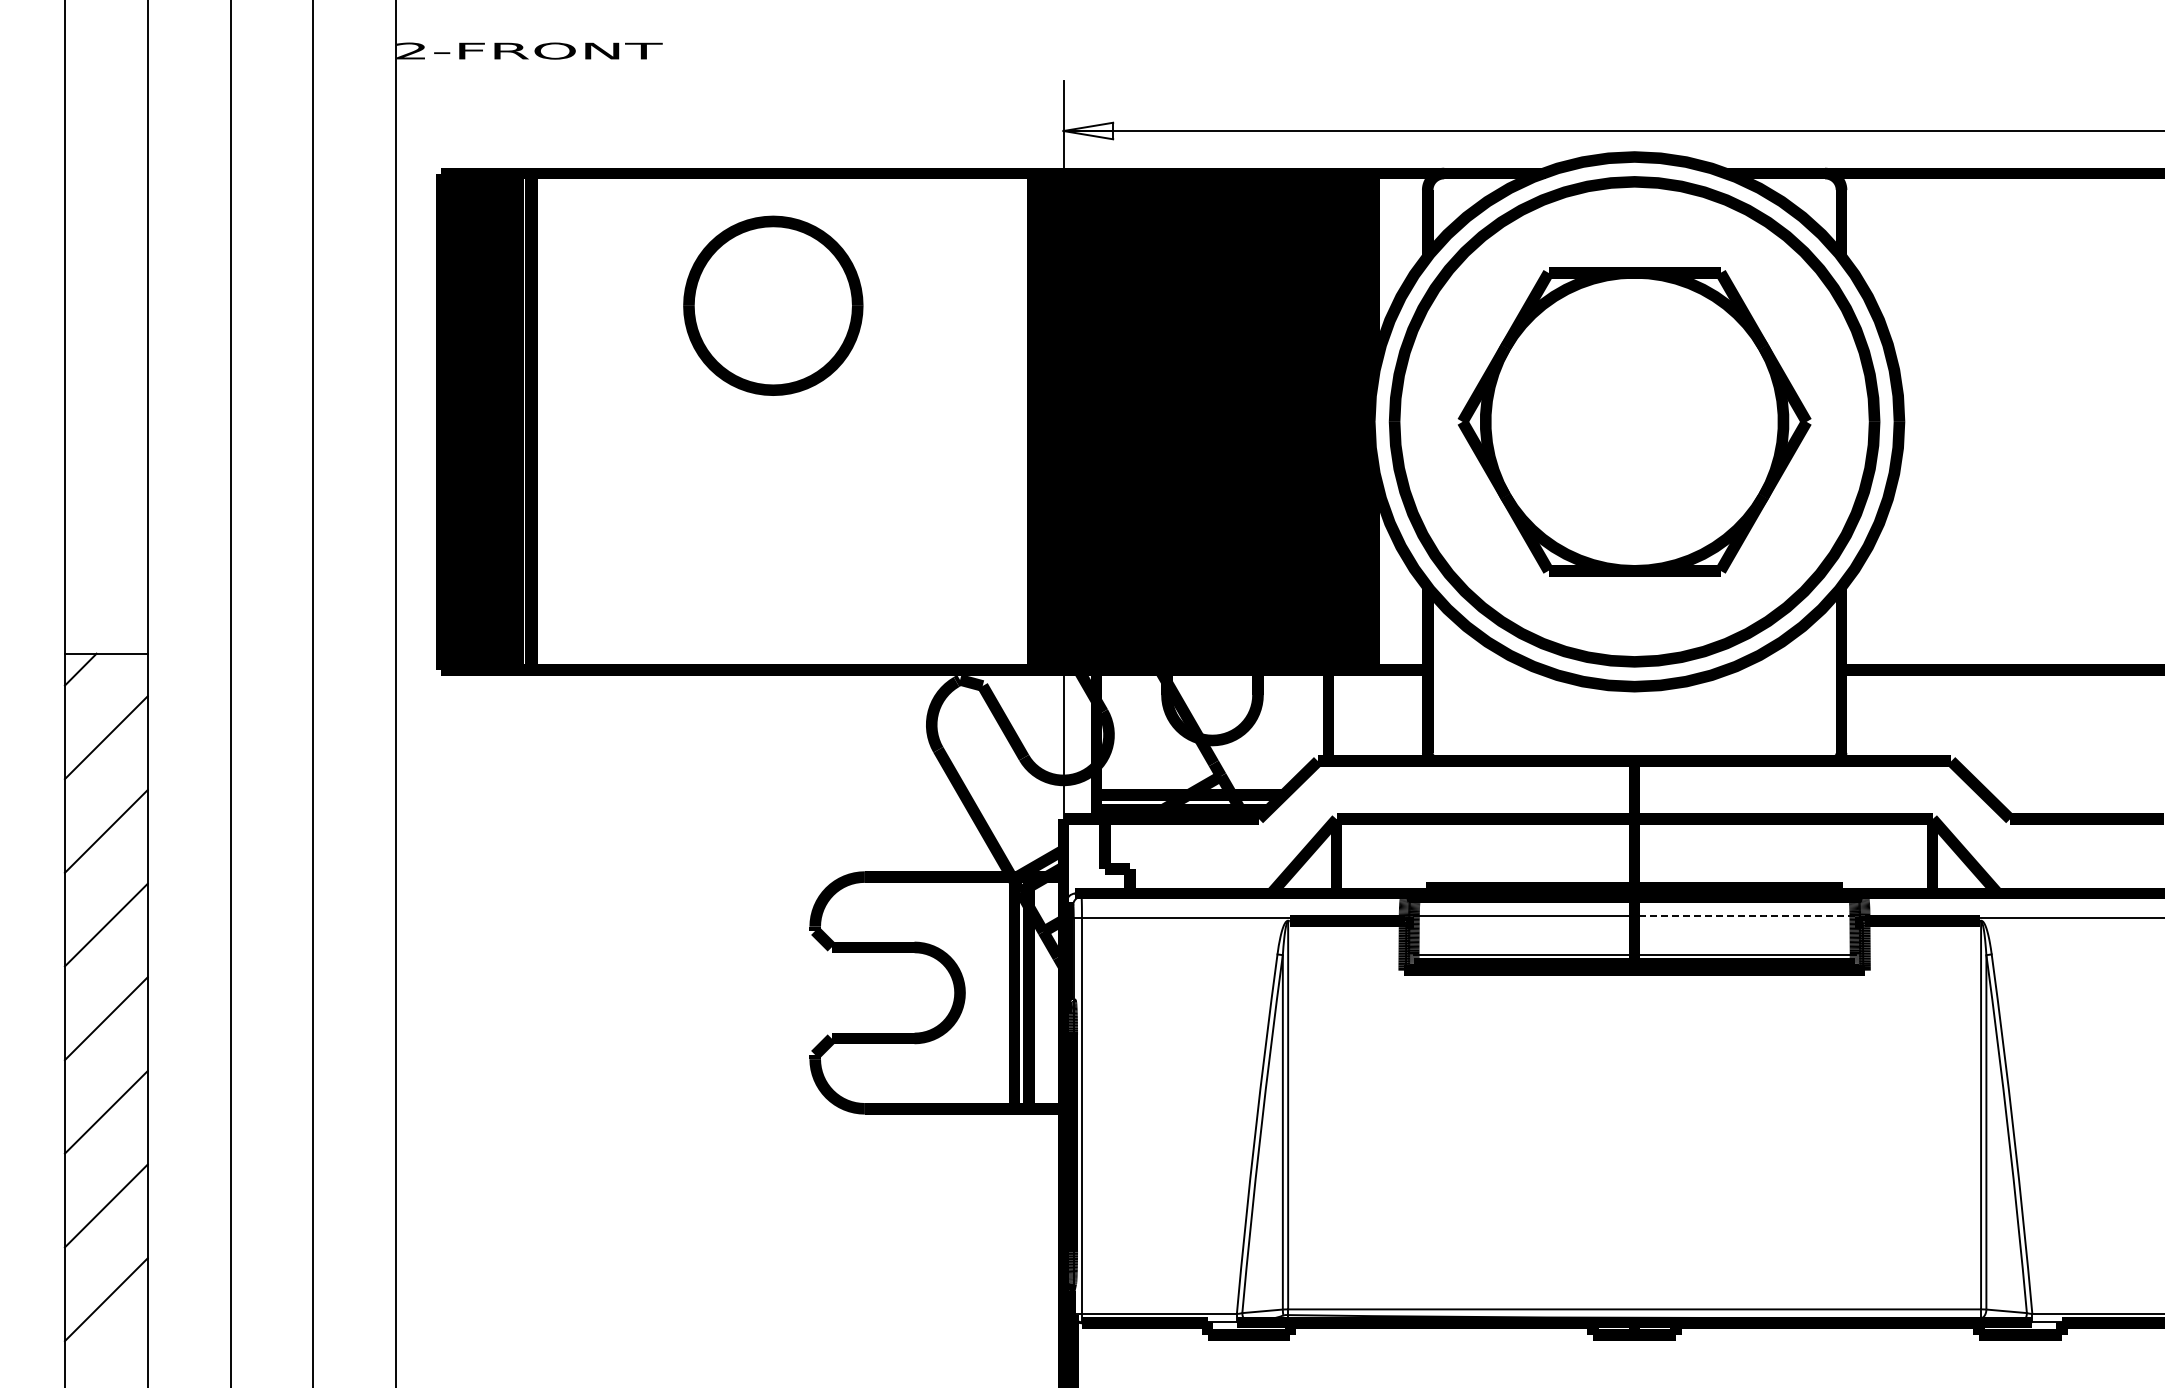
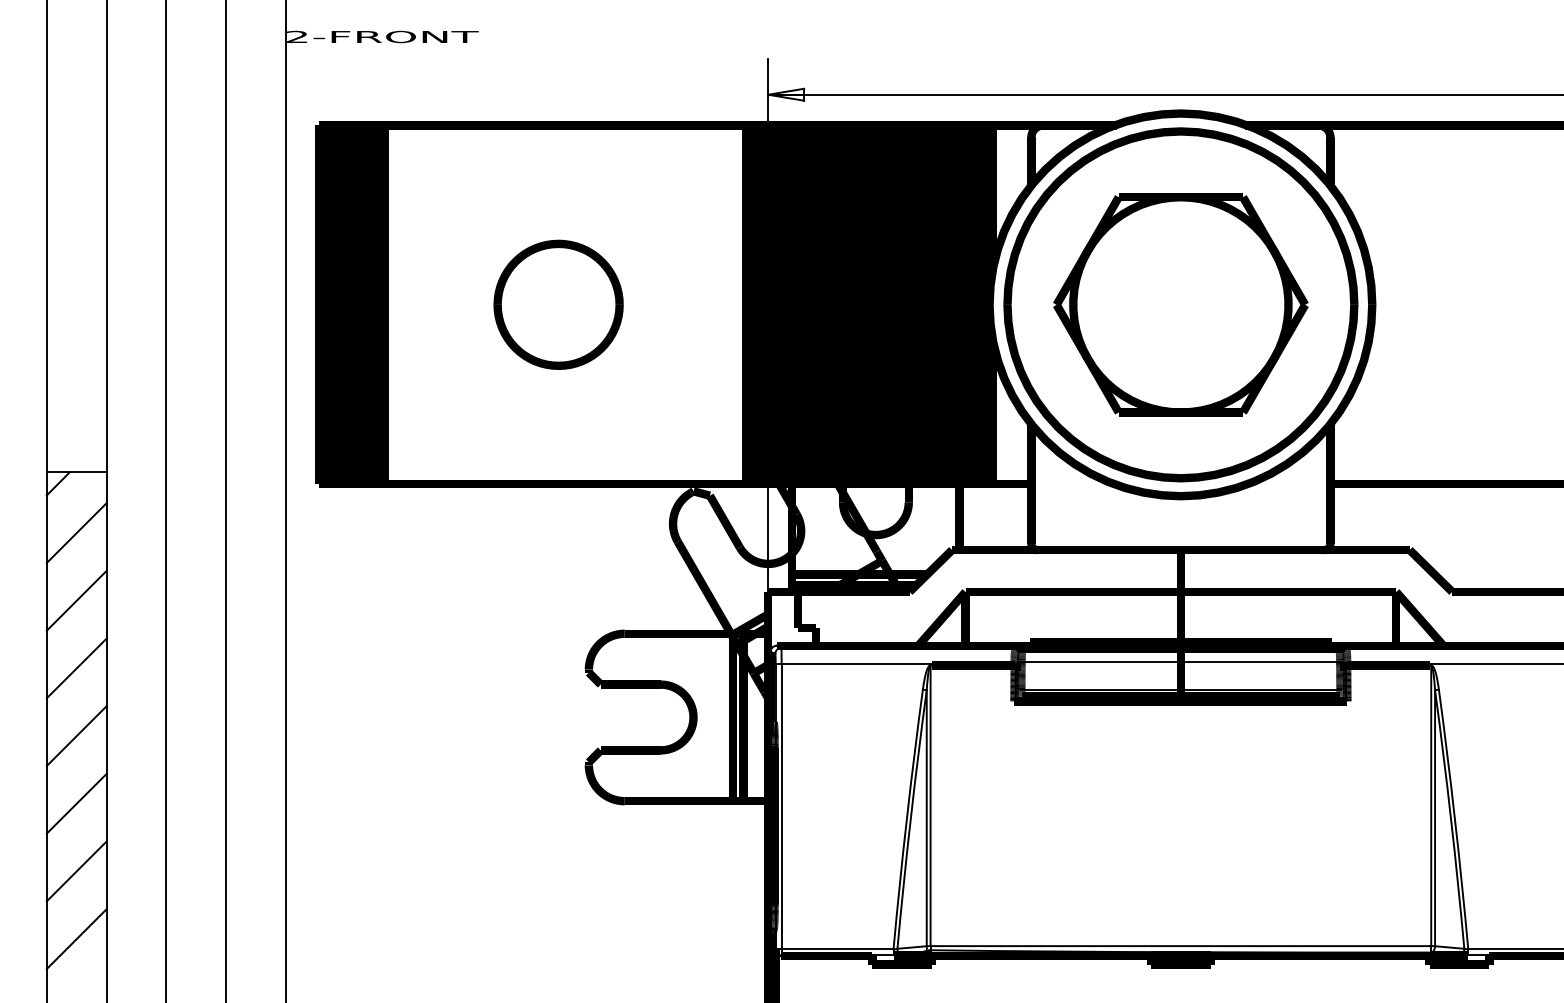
part: (773, 305) -> (558, 304), moved
line: (1744, 916) -> (1260, 662), dashed -> solid

